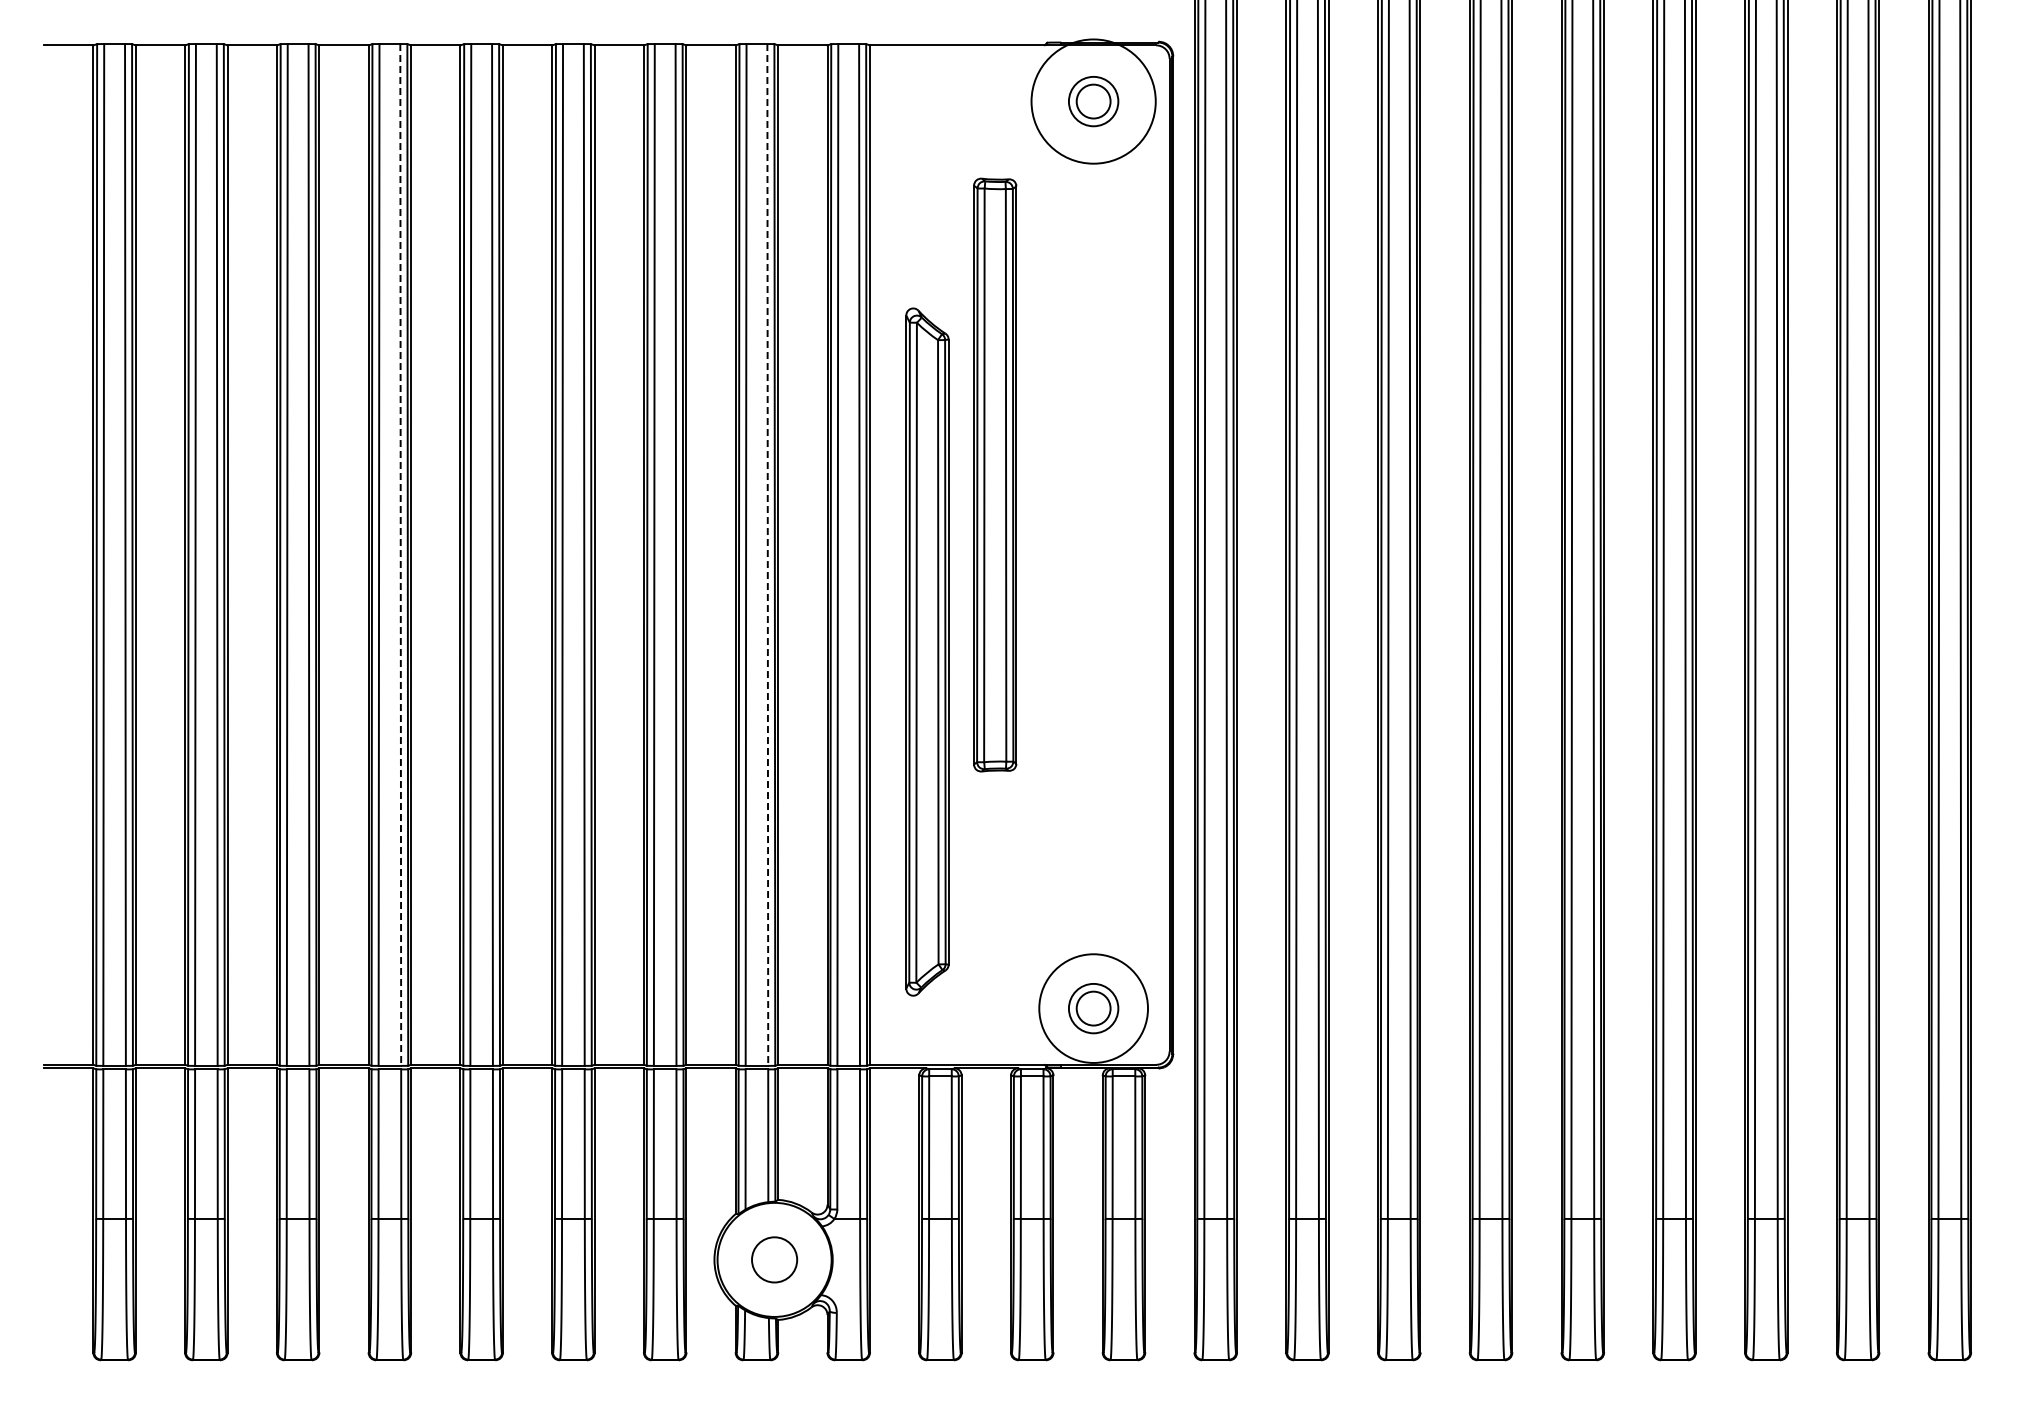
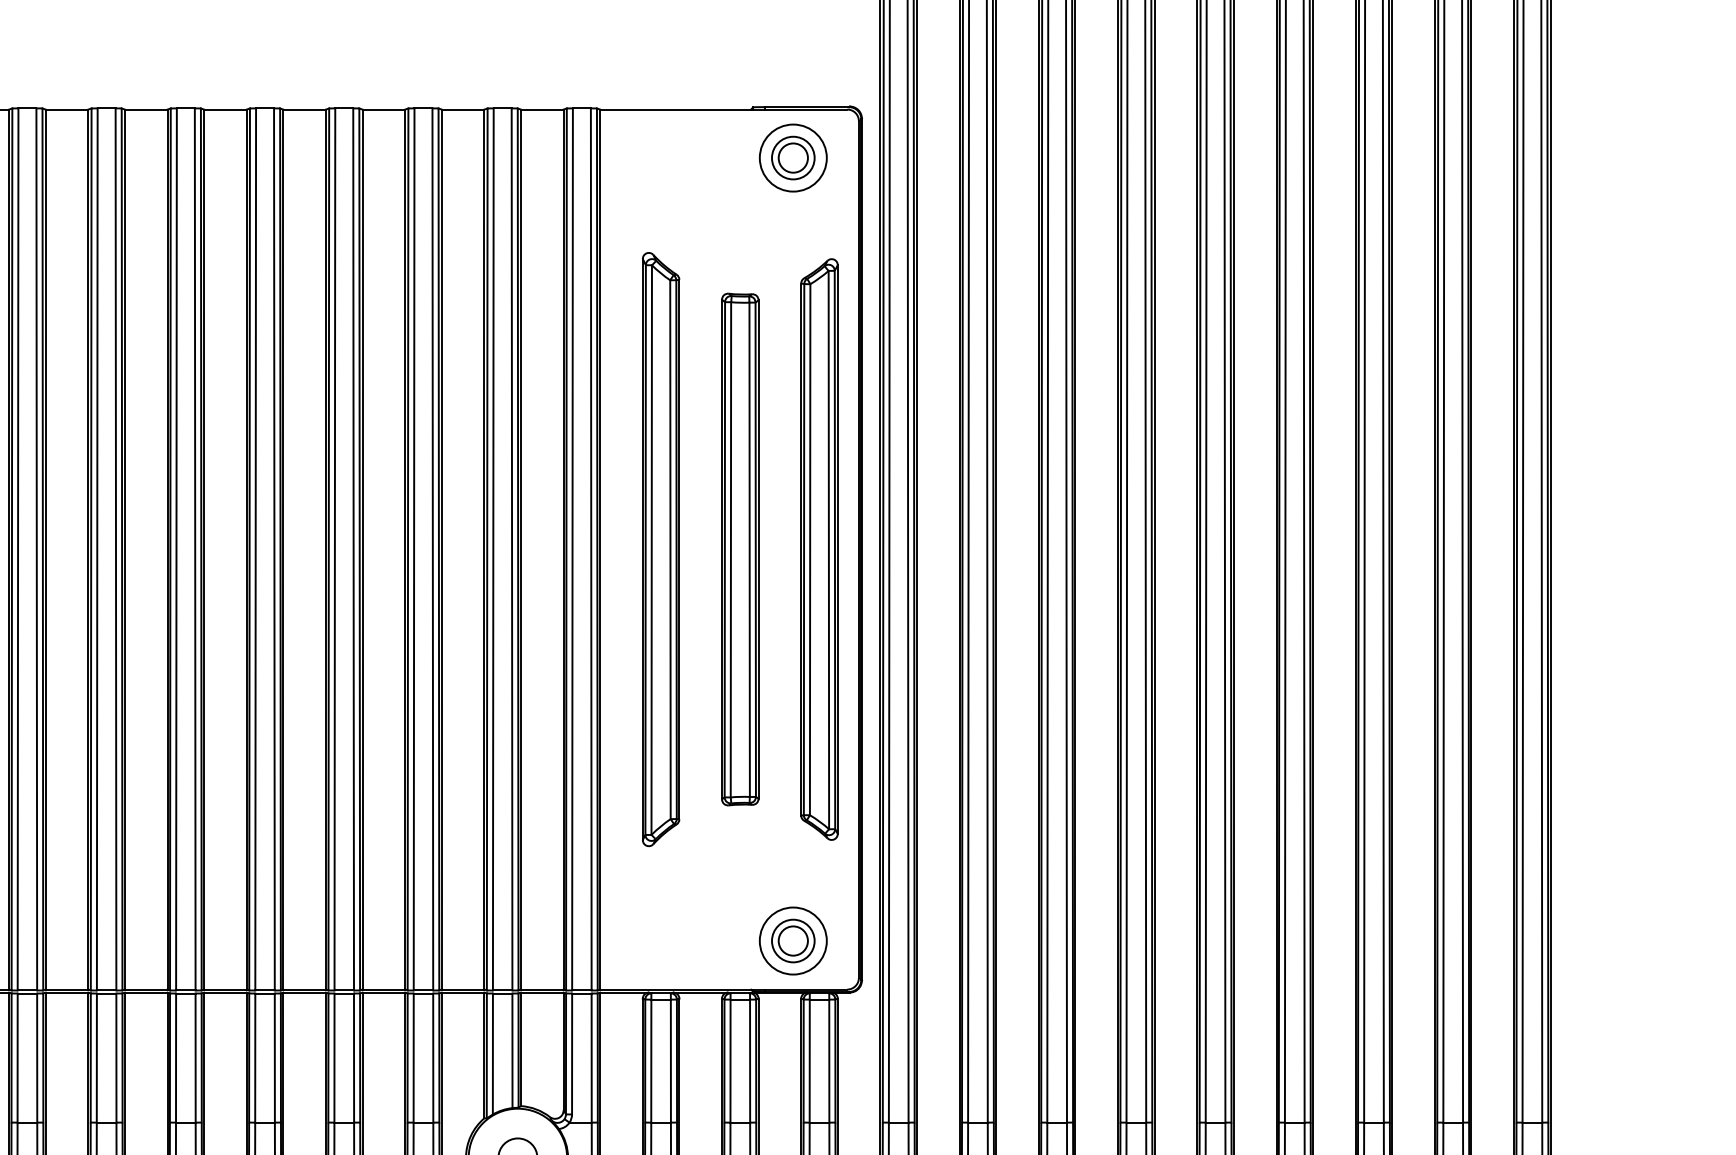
circle: (1093, 101) -> (793, 158), size x0.62
part: (995, 474) -> (740, 549), moved
line: (400, 554) -> (194, 549), dashed -> solid
line: (767, 554) -> (511, 549), dashed -> solid
part: (1123, 554) -> (819, 549), added
part: (927, 651) -> (661, 549), moved
circle: (1093, 1008) -> (793, 940), size x0.71

